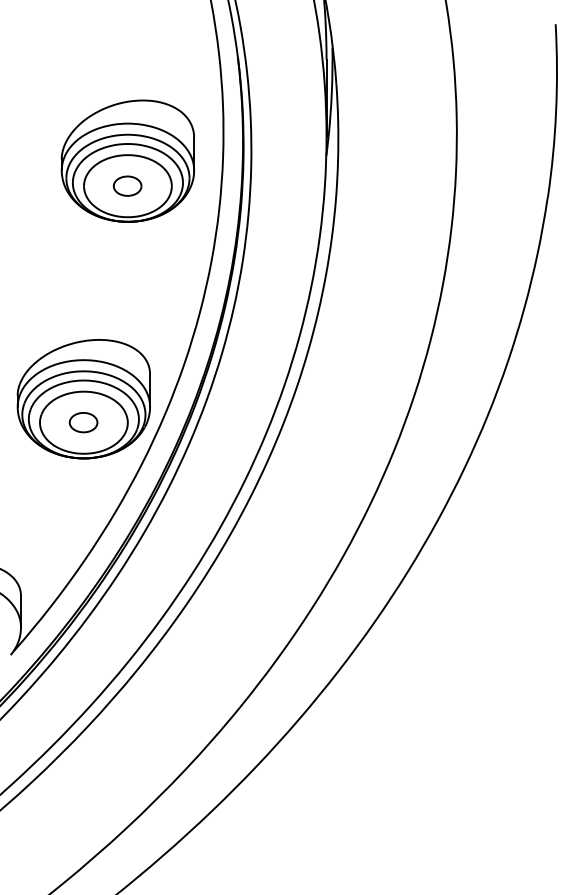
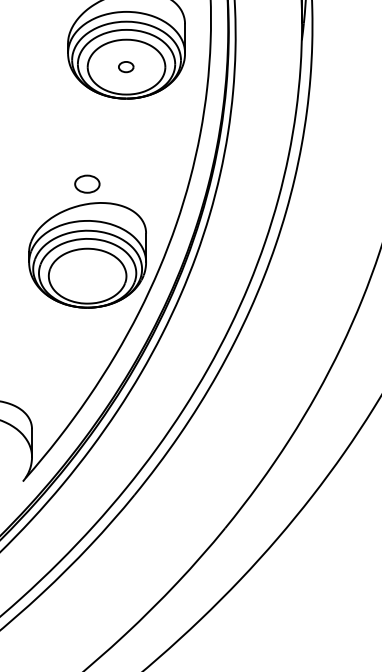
part: (127, 185) -> (126, 66), size x0.6
part: (83, 422) -> (87, 184), moved

